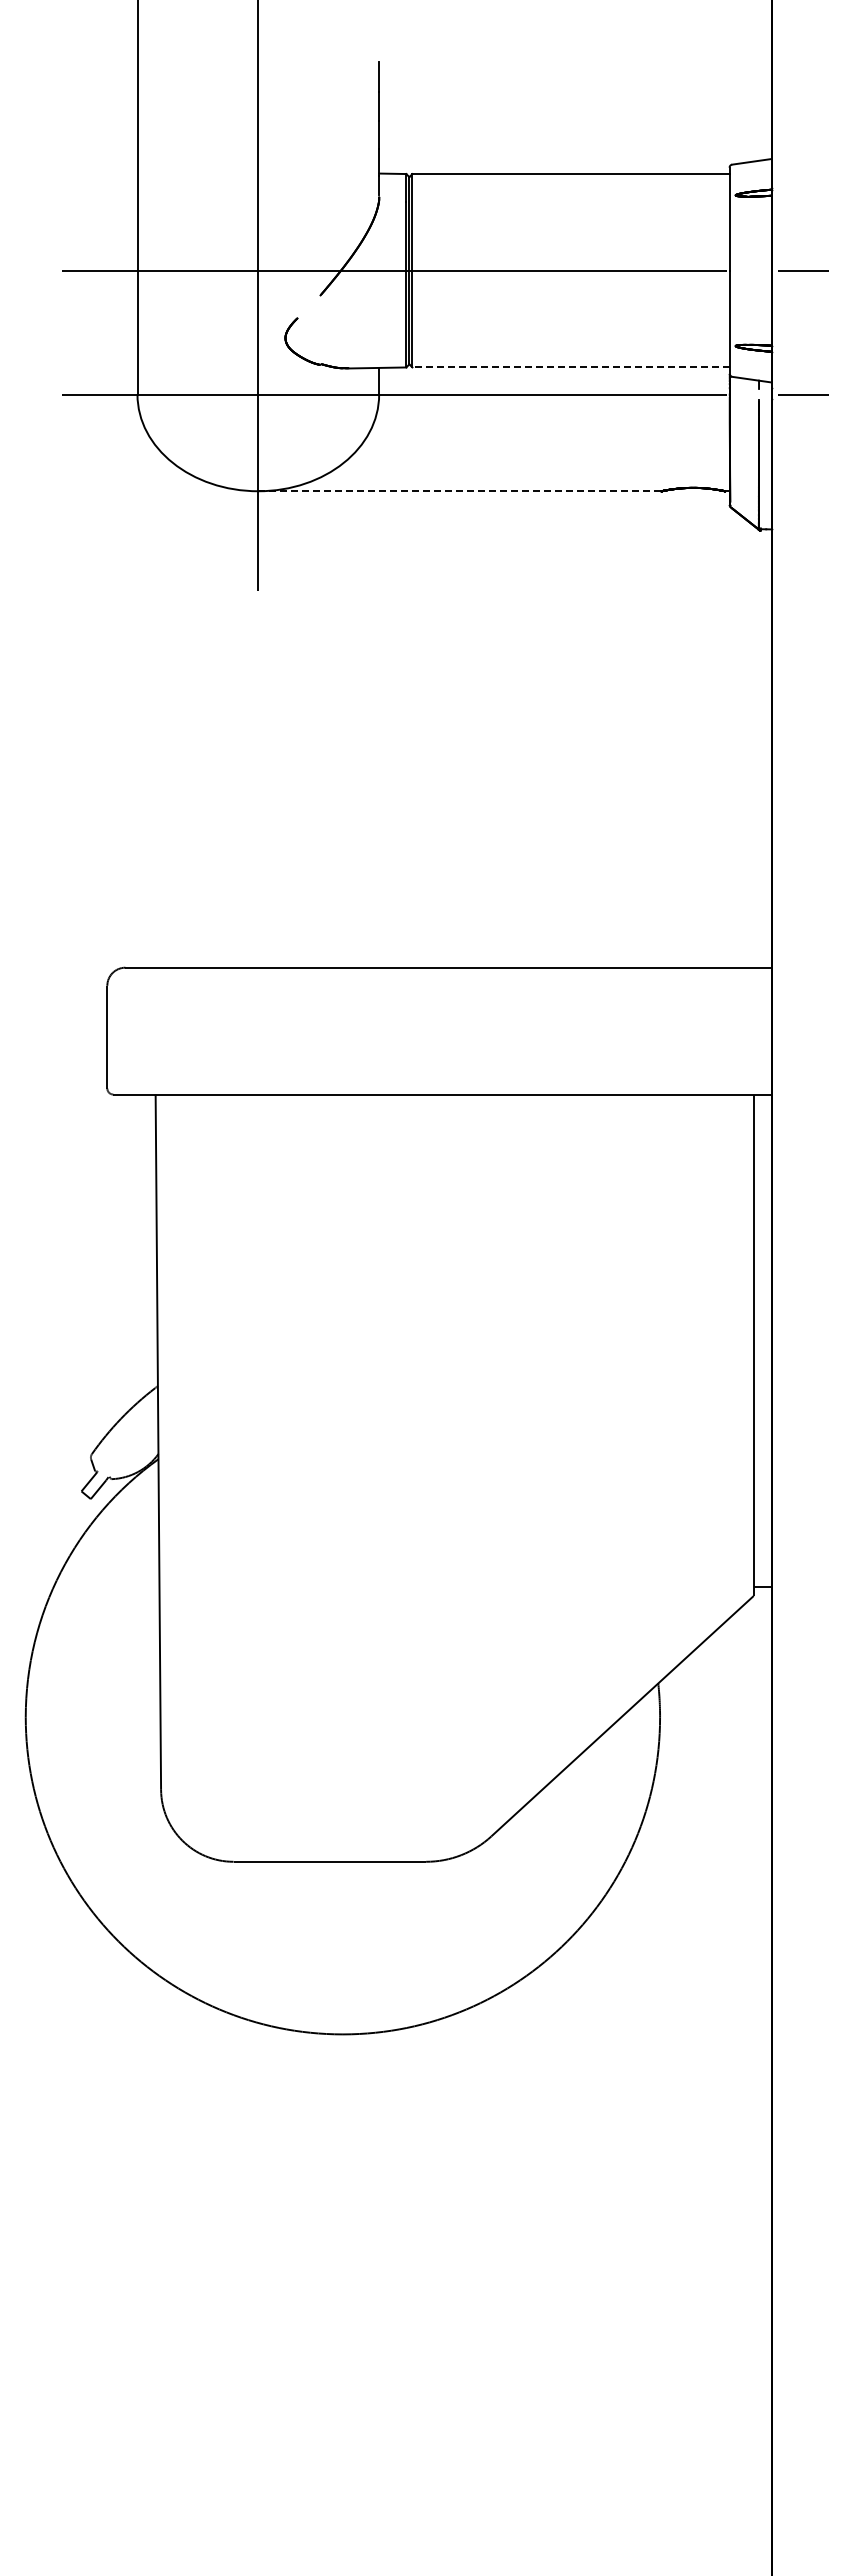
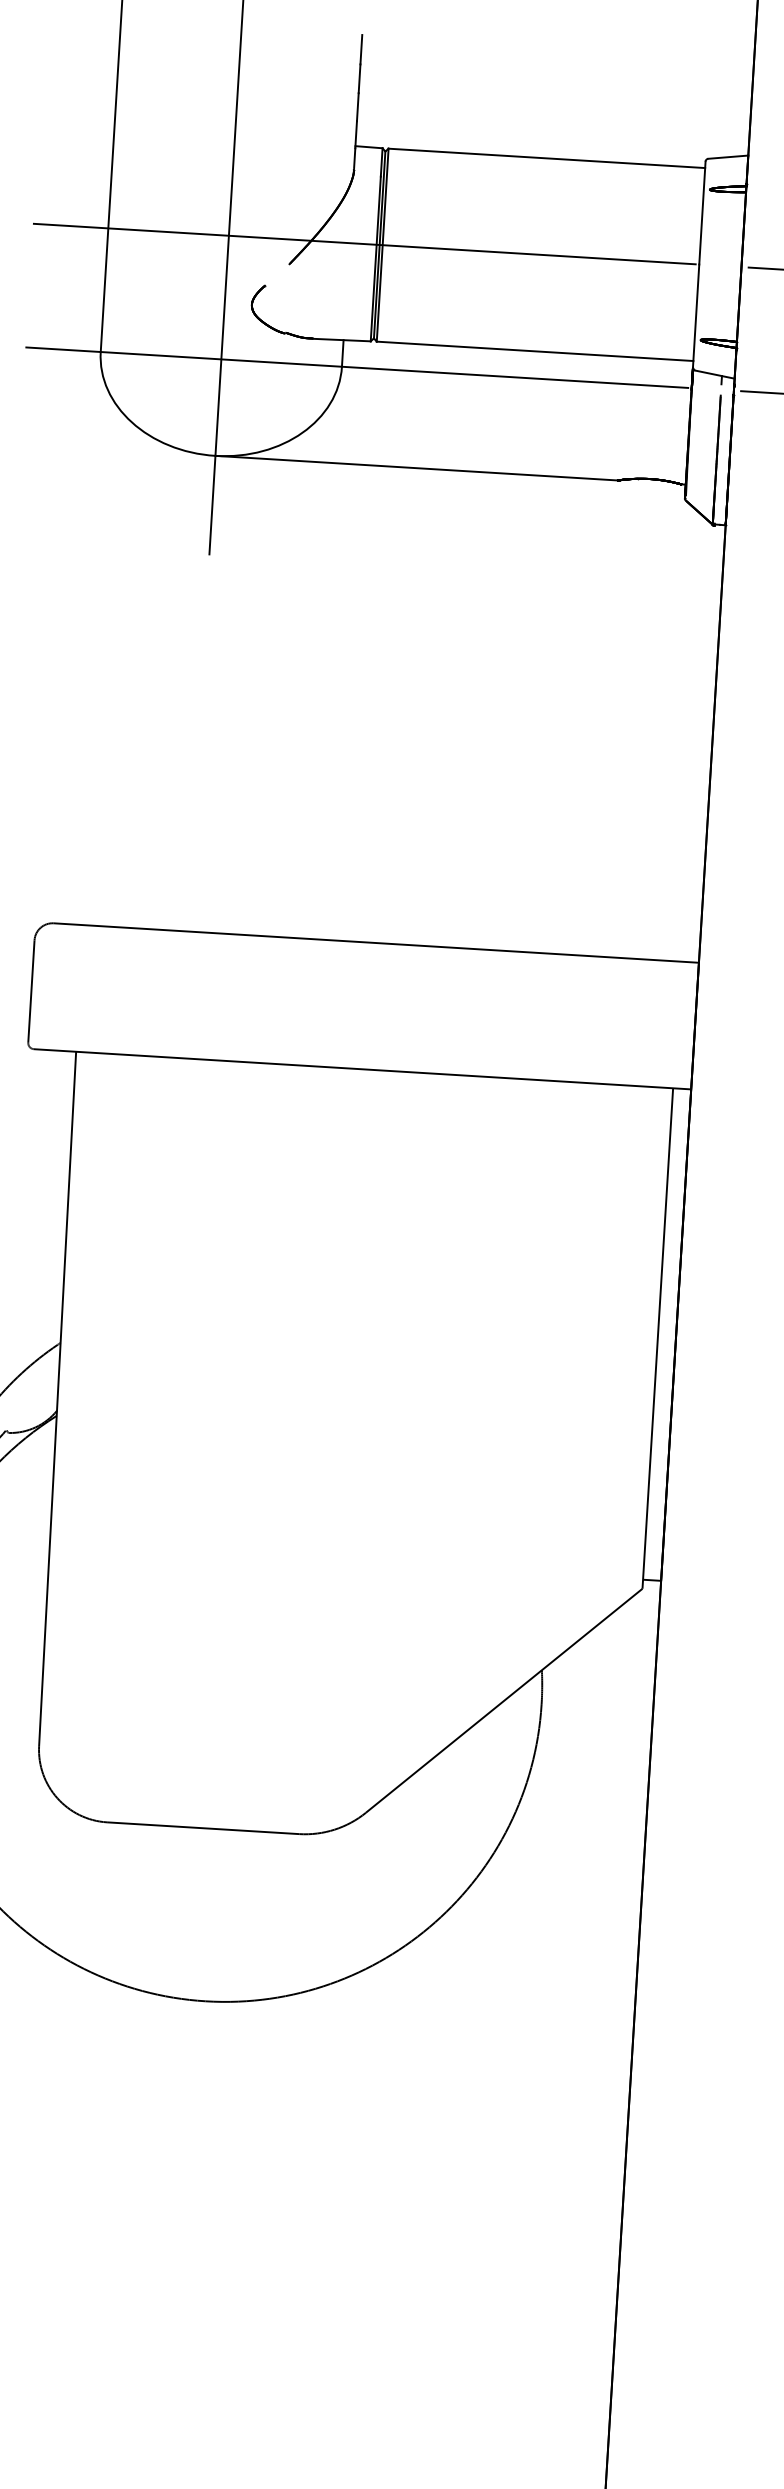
line: (570, 367) -> (534, 351), dashed -> solid
line: (459, 491) -> (416, 468), dashed -> solid

